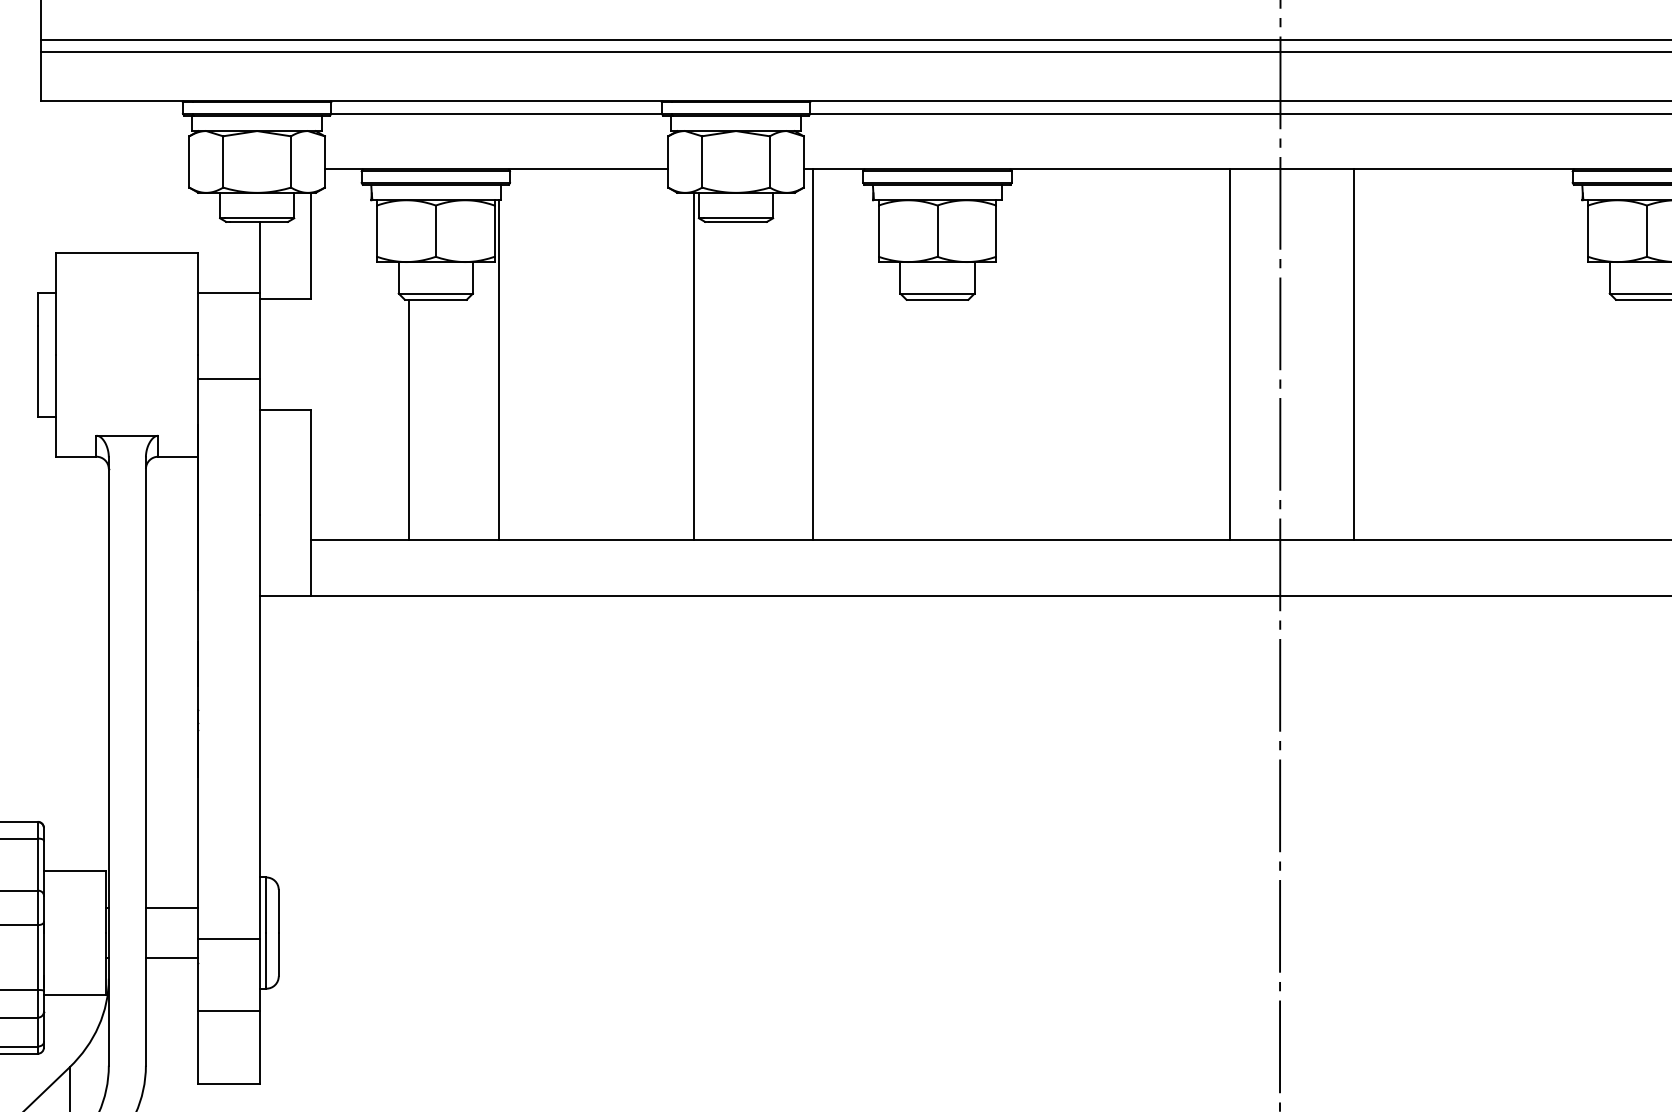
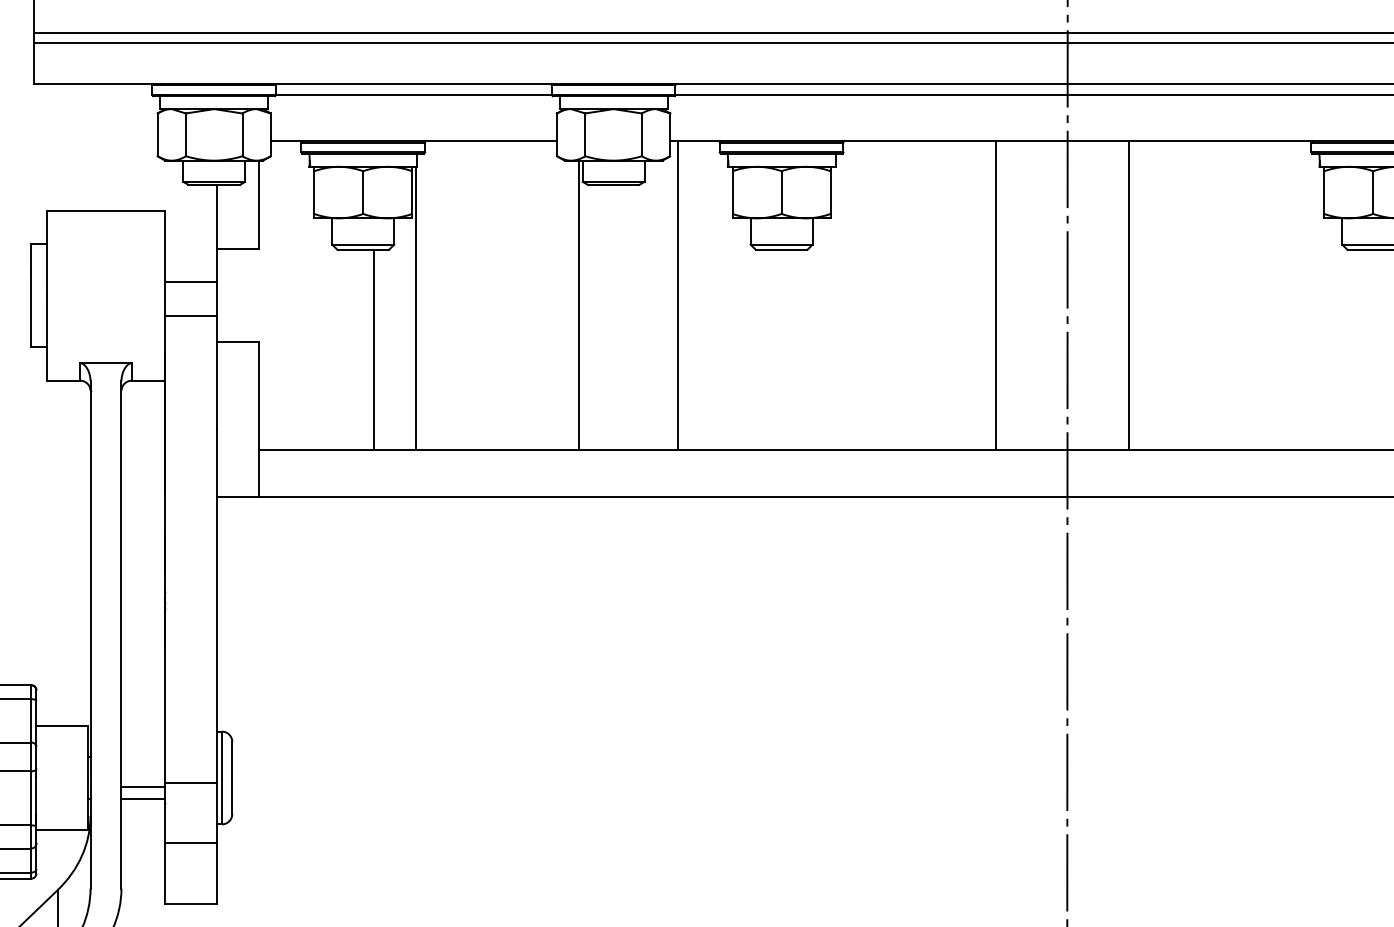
line: (229, 292) -> (191, 281), moved
line: (1230, 354) -> (995, 295), moved
line: (409, 419) -> (373, 349), moved
line: (171, 908) -> (142, 786), moved

